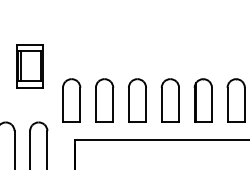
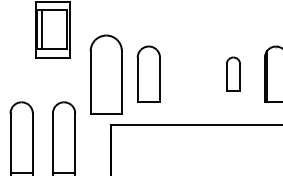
part: (71, 100) -> (106, 74), size x1.4
part: (137, 100) -> (191, 74), removed
part: (169, 100) -> (232, 74), size x0.6

